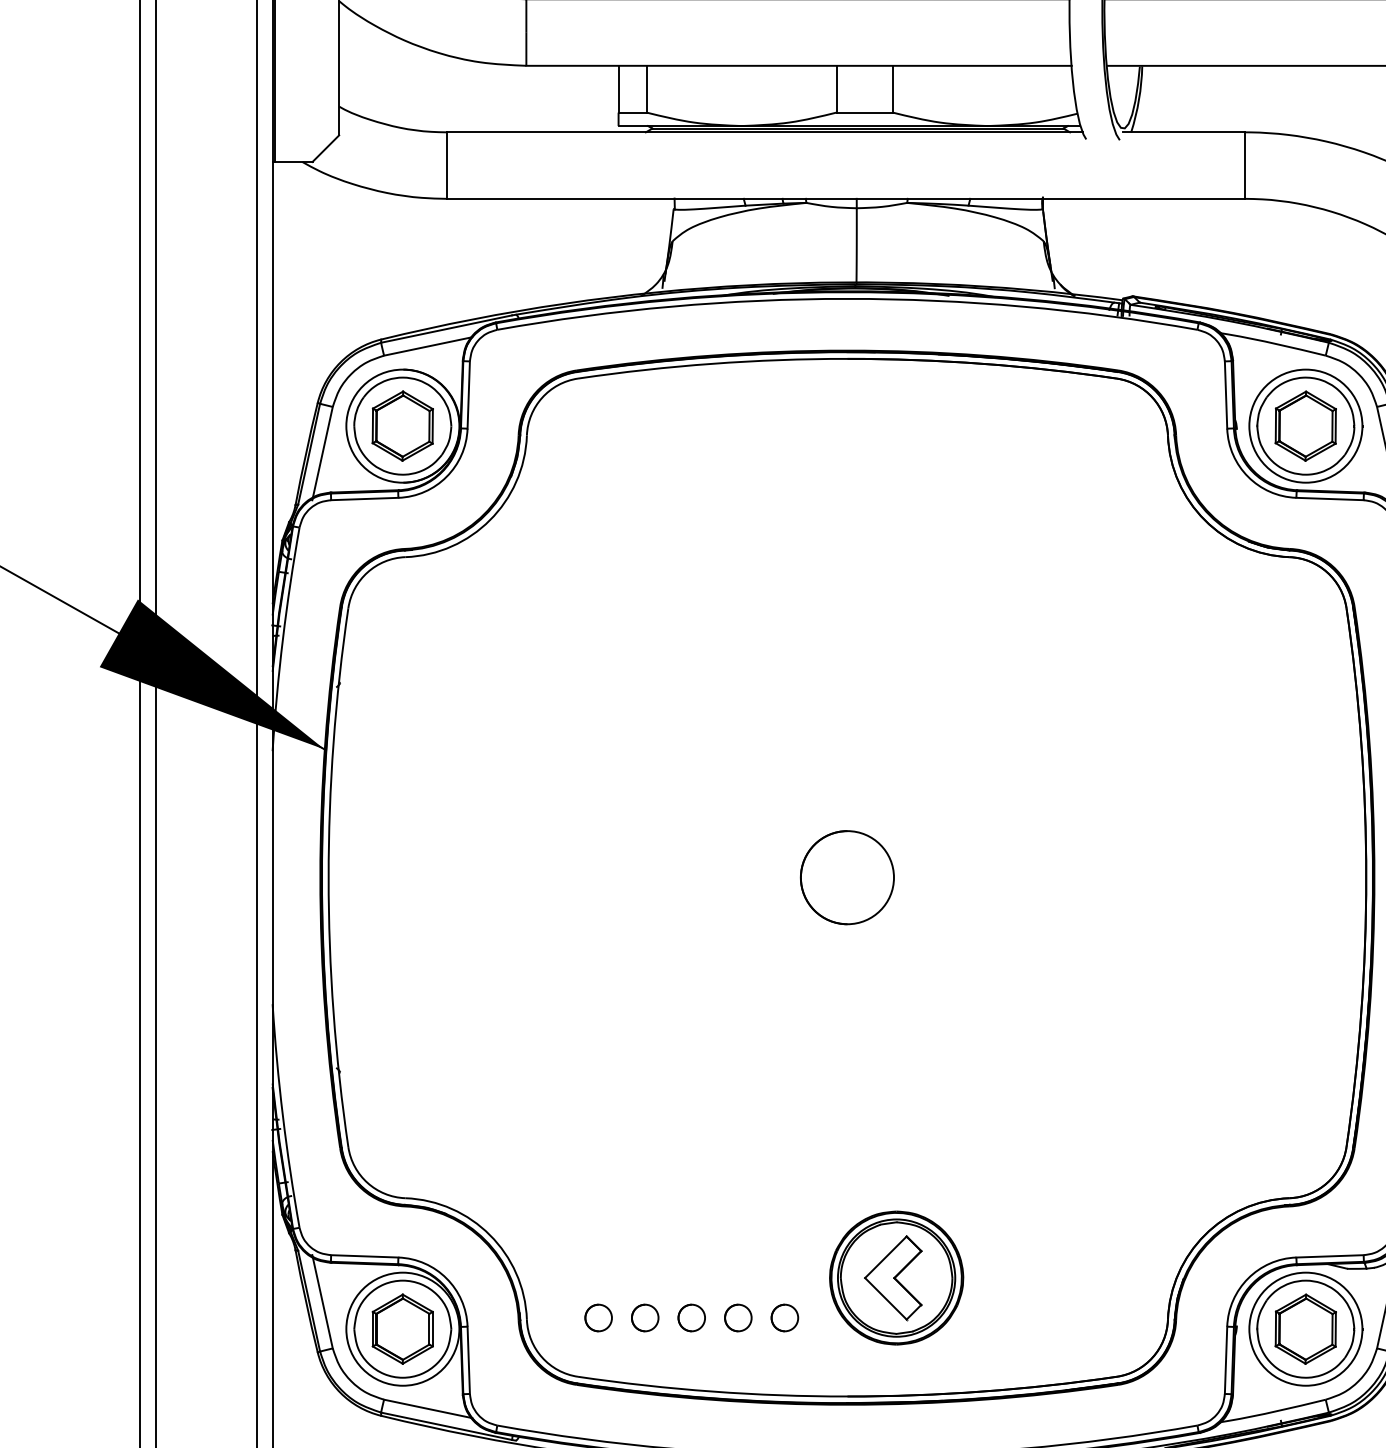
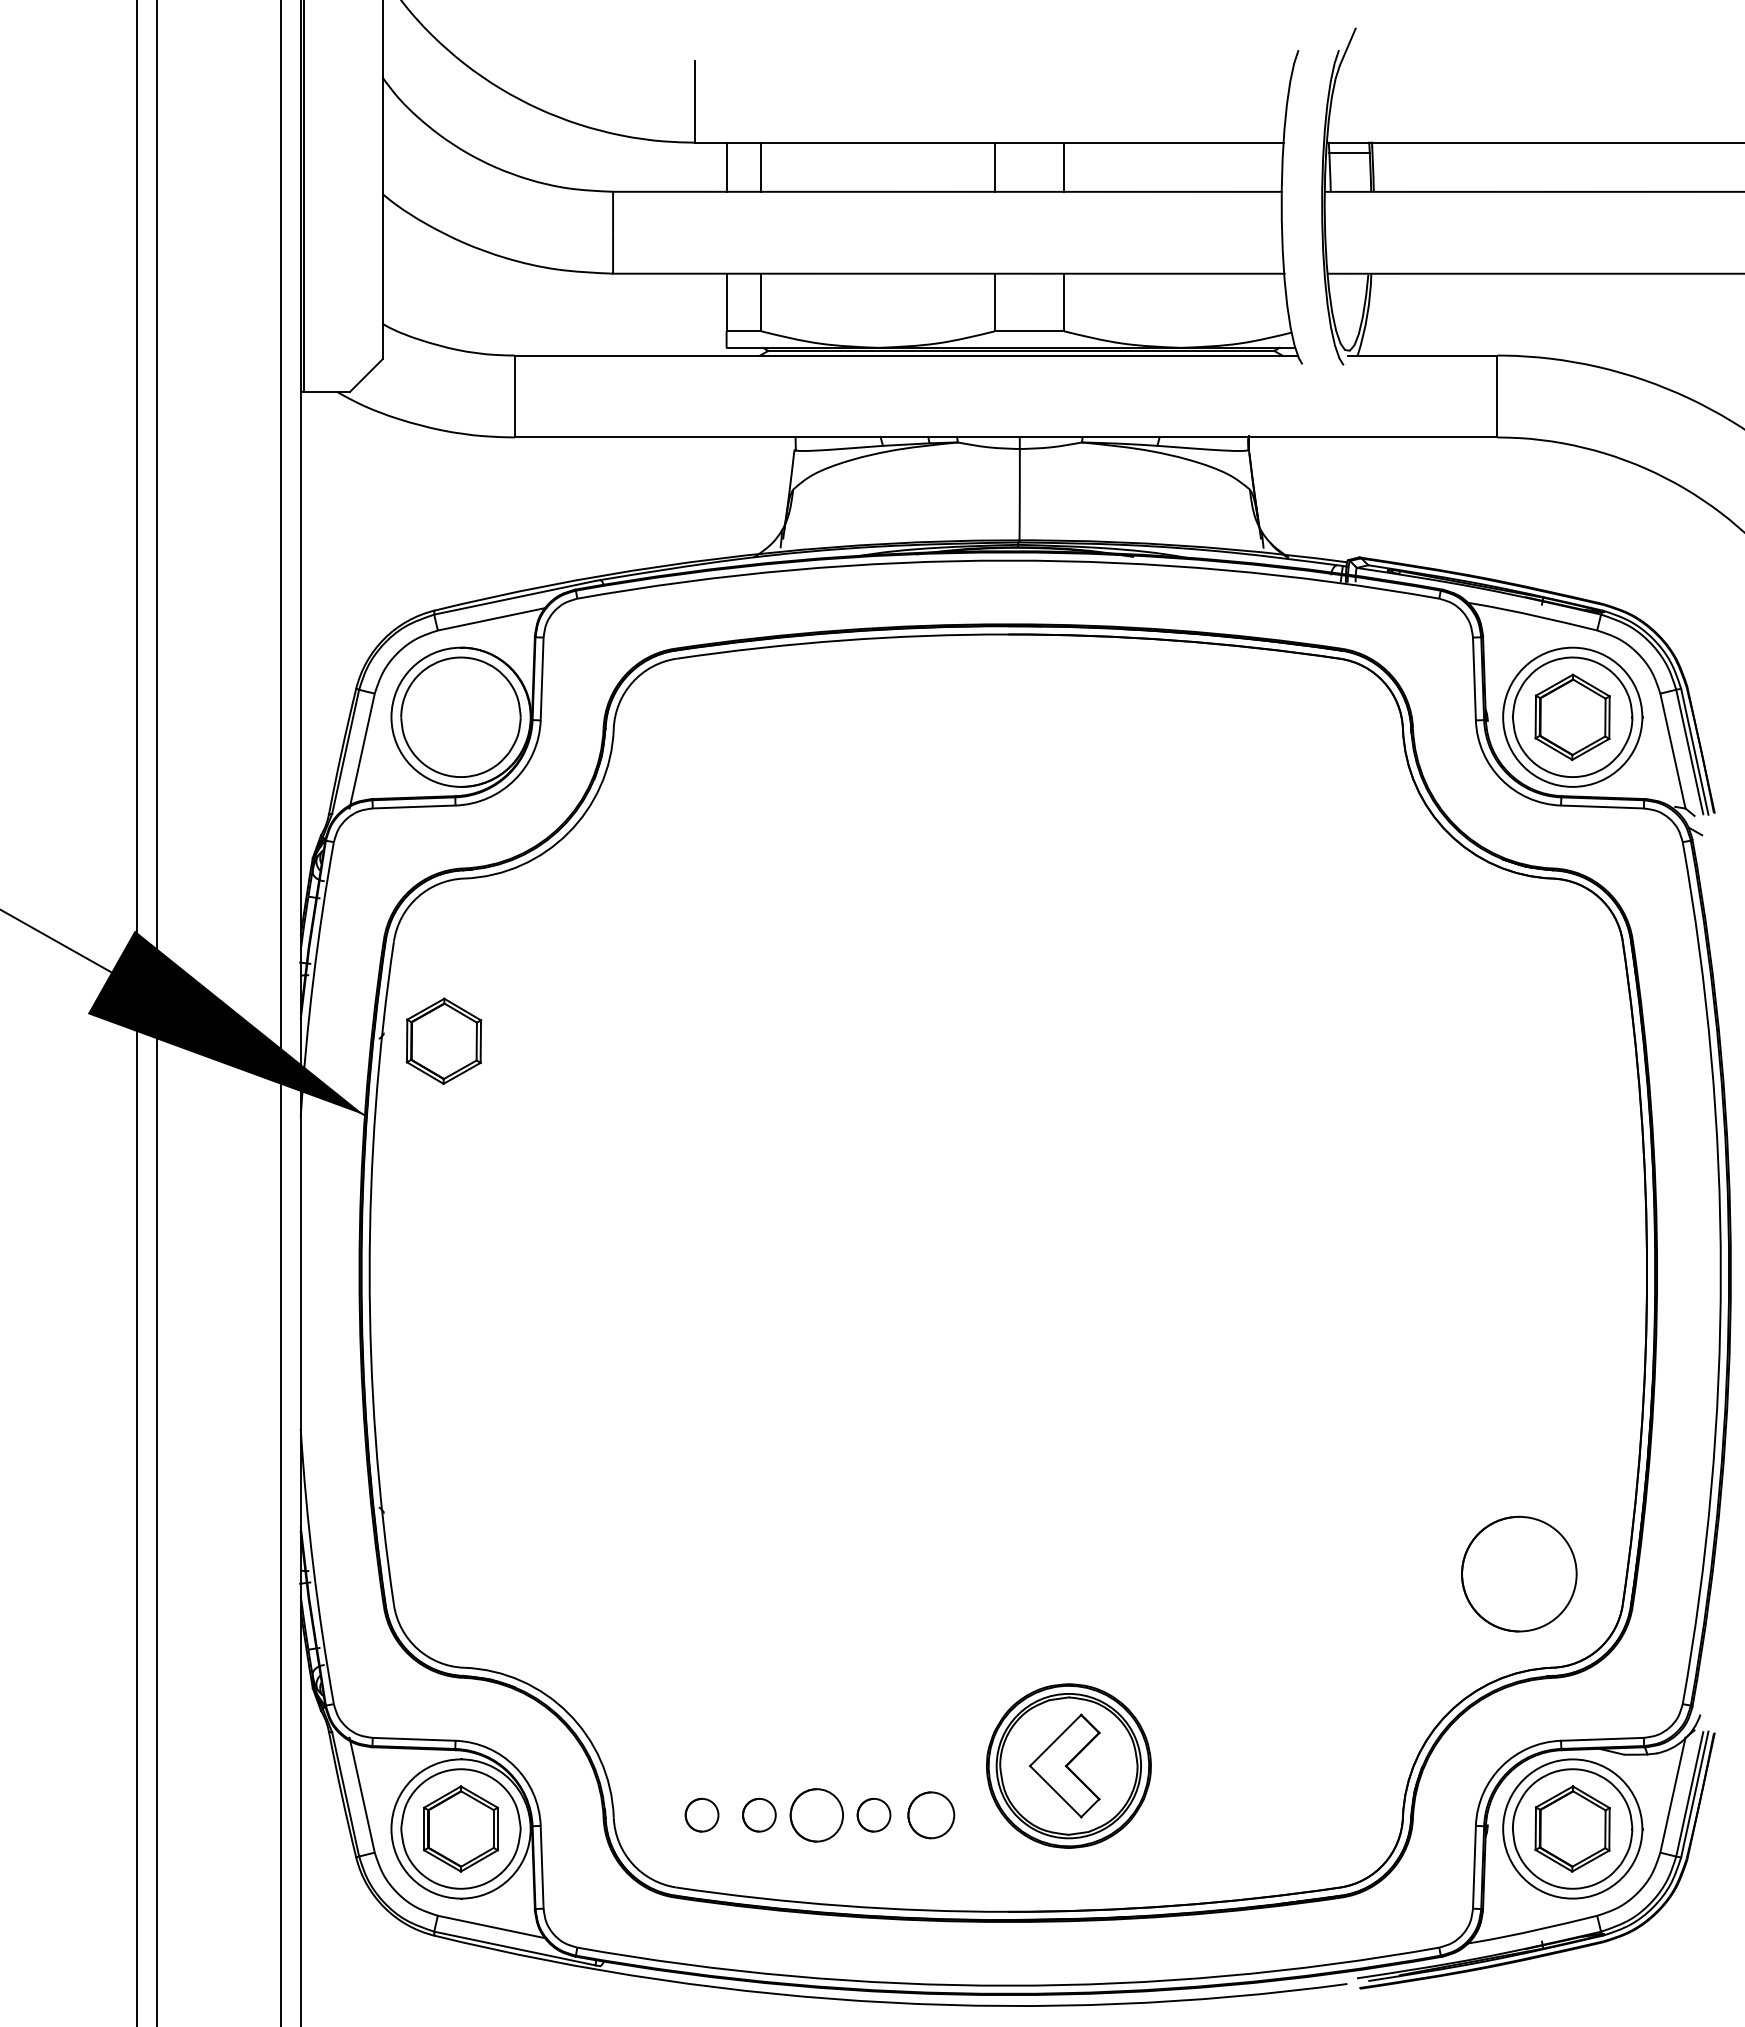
part: (402, 425) -> (443, 1040), moved
part: (847, 877) -> (1519, 1573), moved
part: (691, 1317) -> (816, 1814), size x1.6
part: (785, 1317) -> (931, 1814), size x1.4

